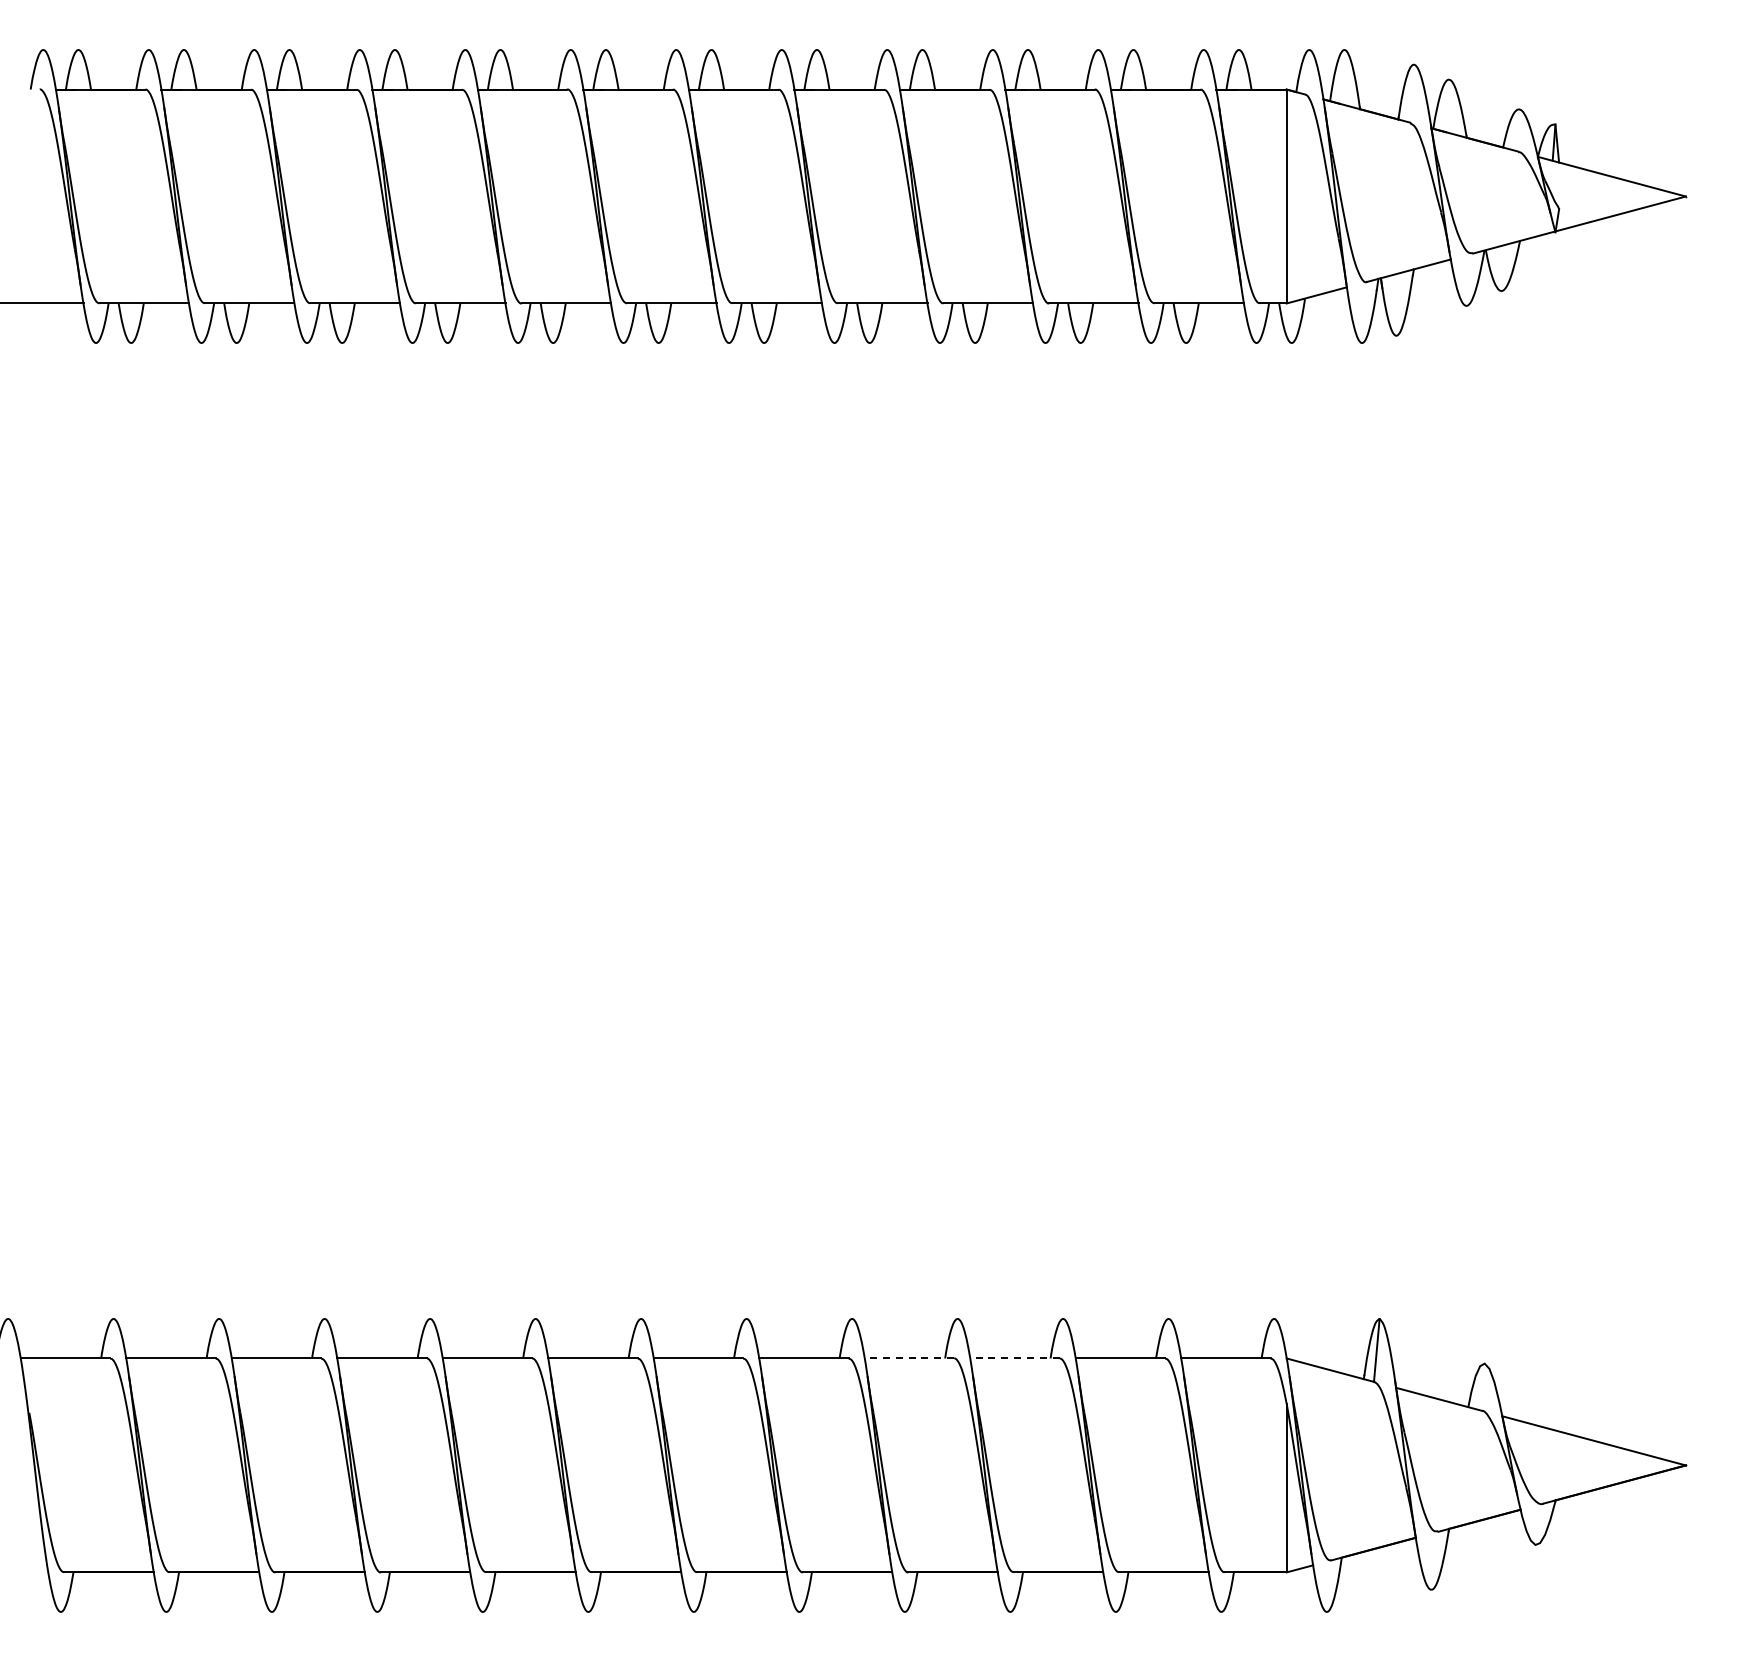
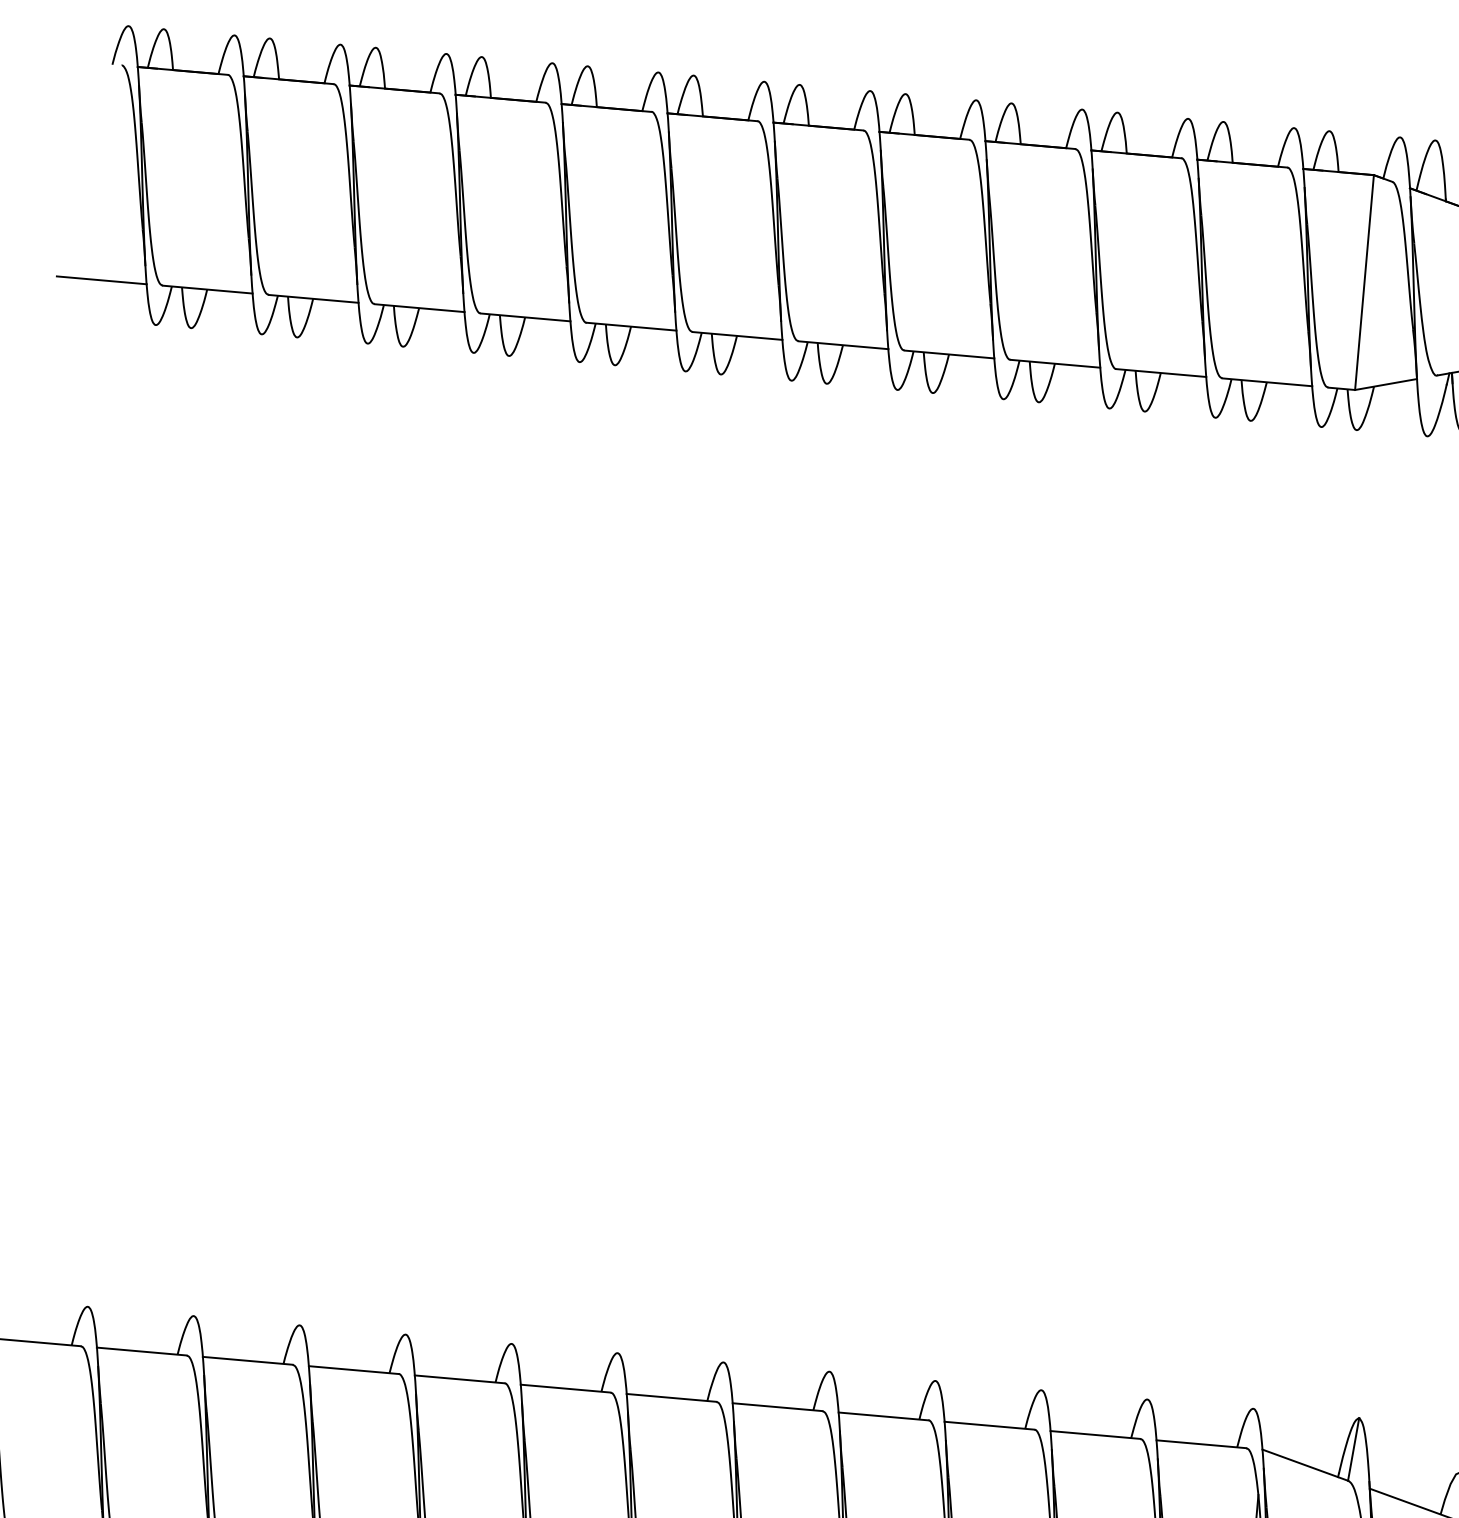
line: (909, 1358) -> (883, 1416), dashed -> solid
line: (1014, 1358) -> (989, 1425), dashed -> solid

